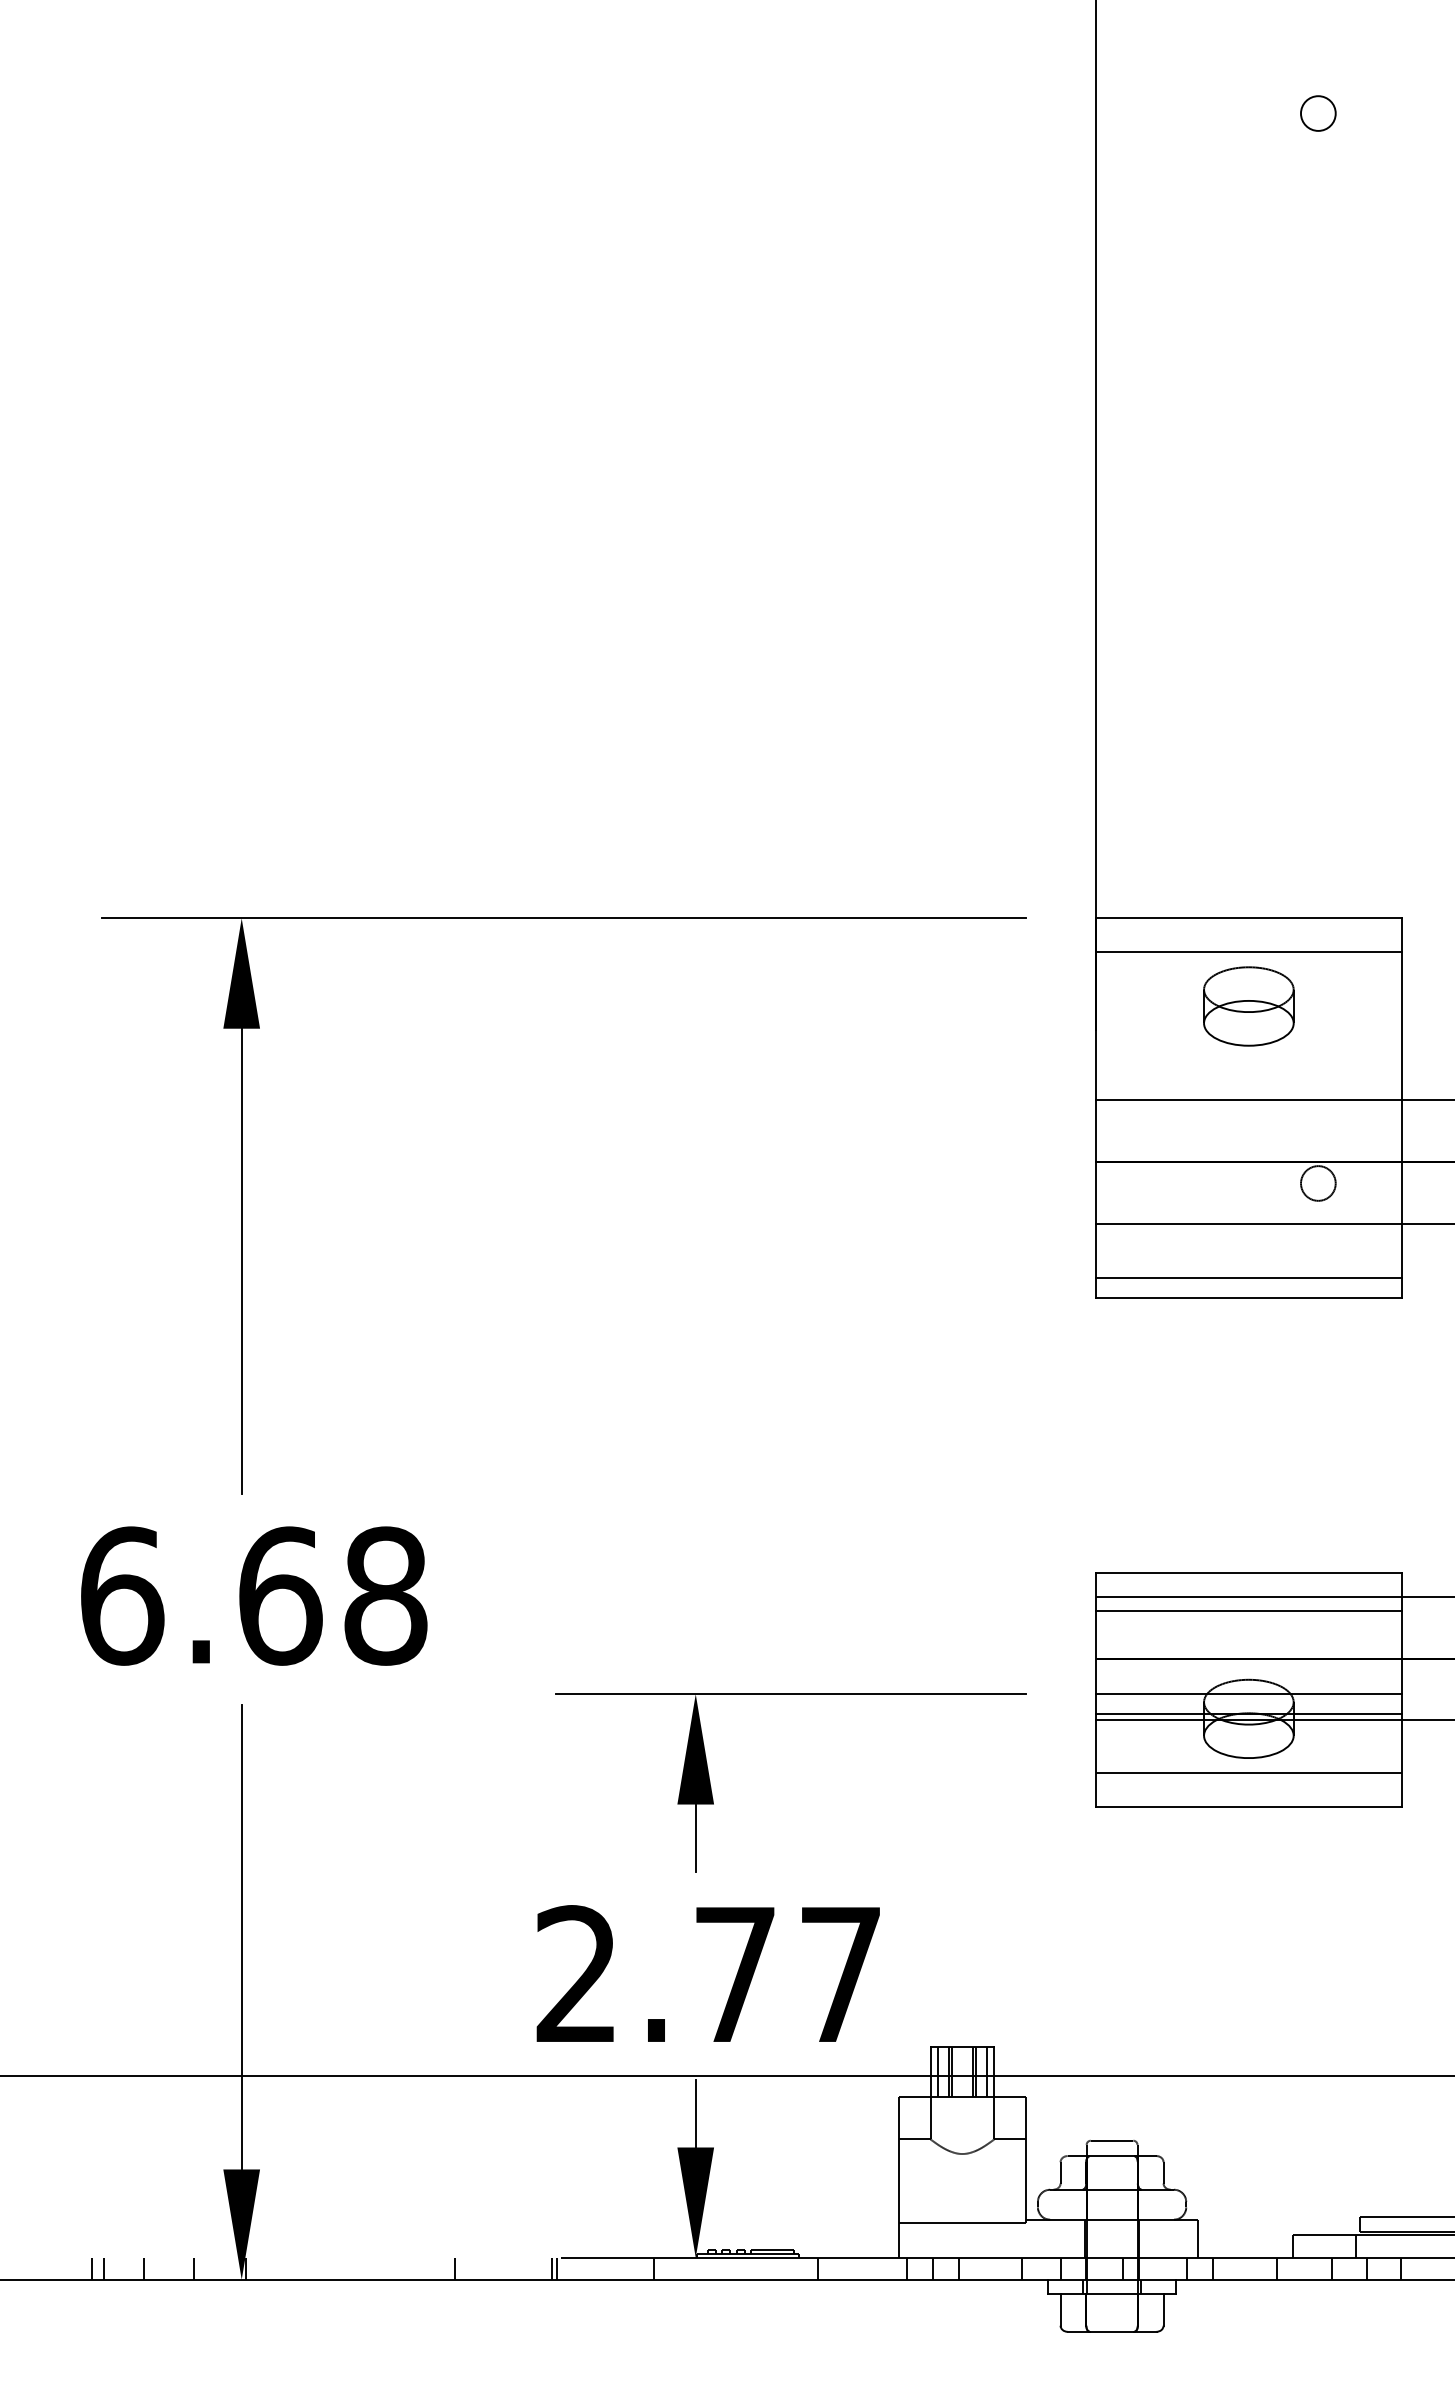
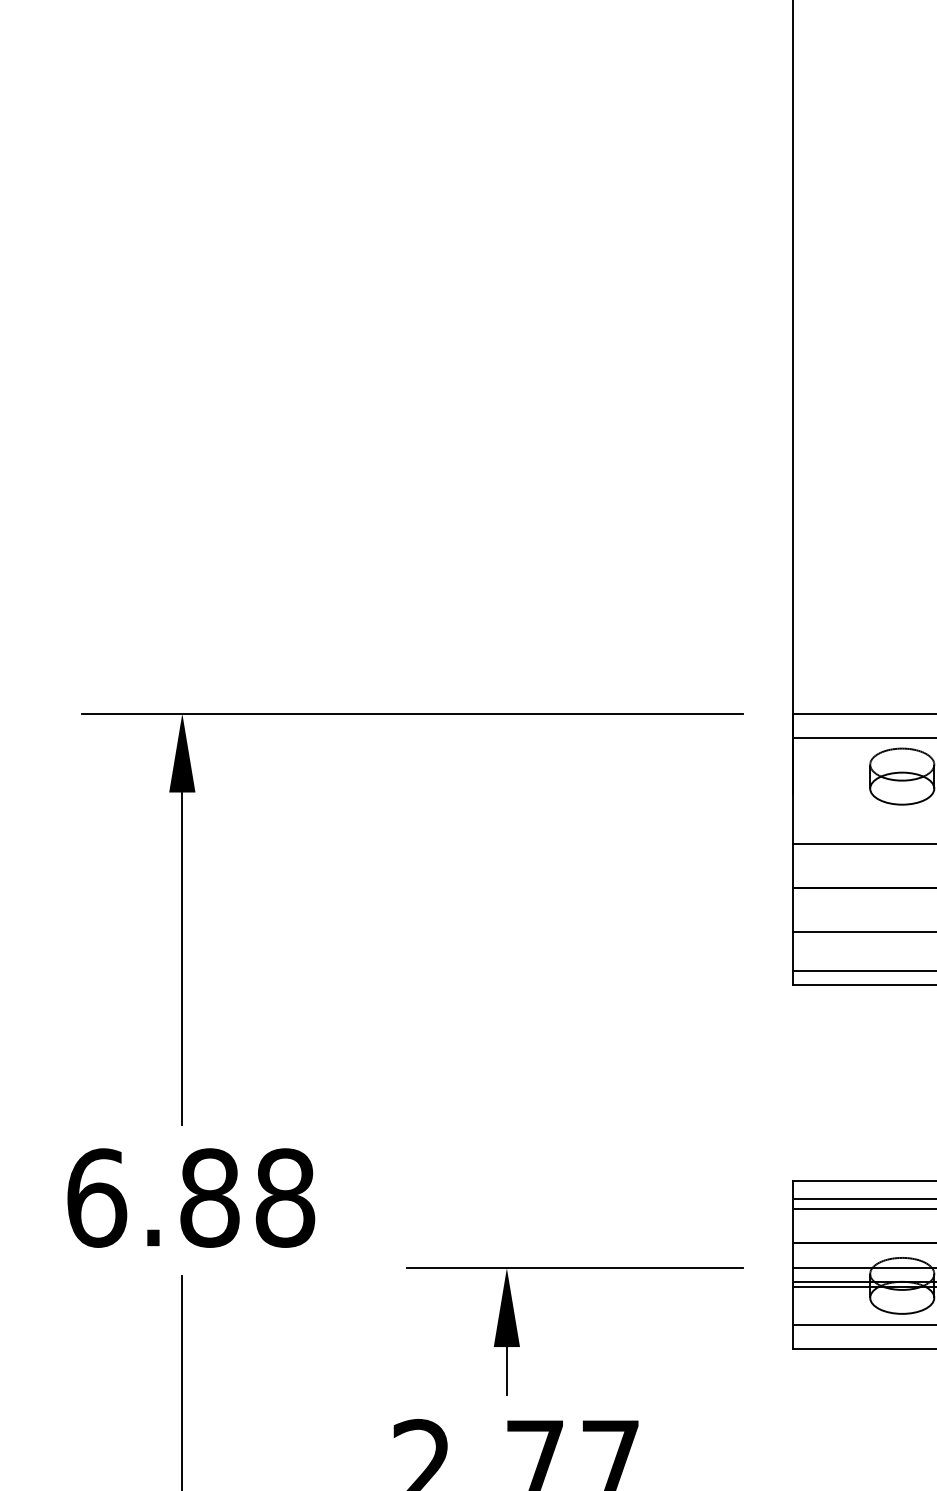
text: (280, 1595) -> (210, 1197), 6.68 -> 6.88

